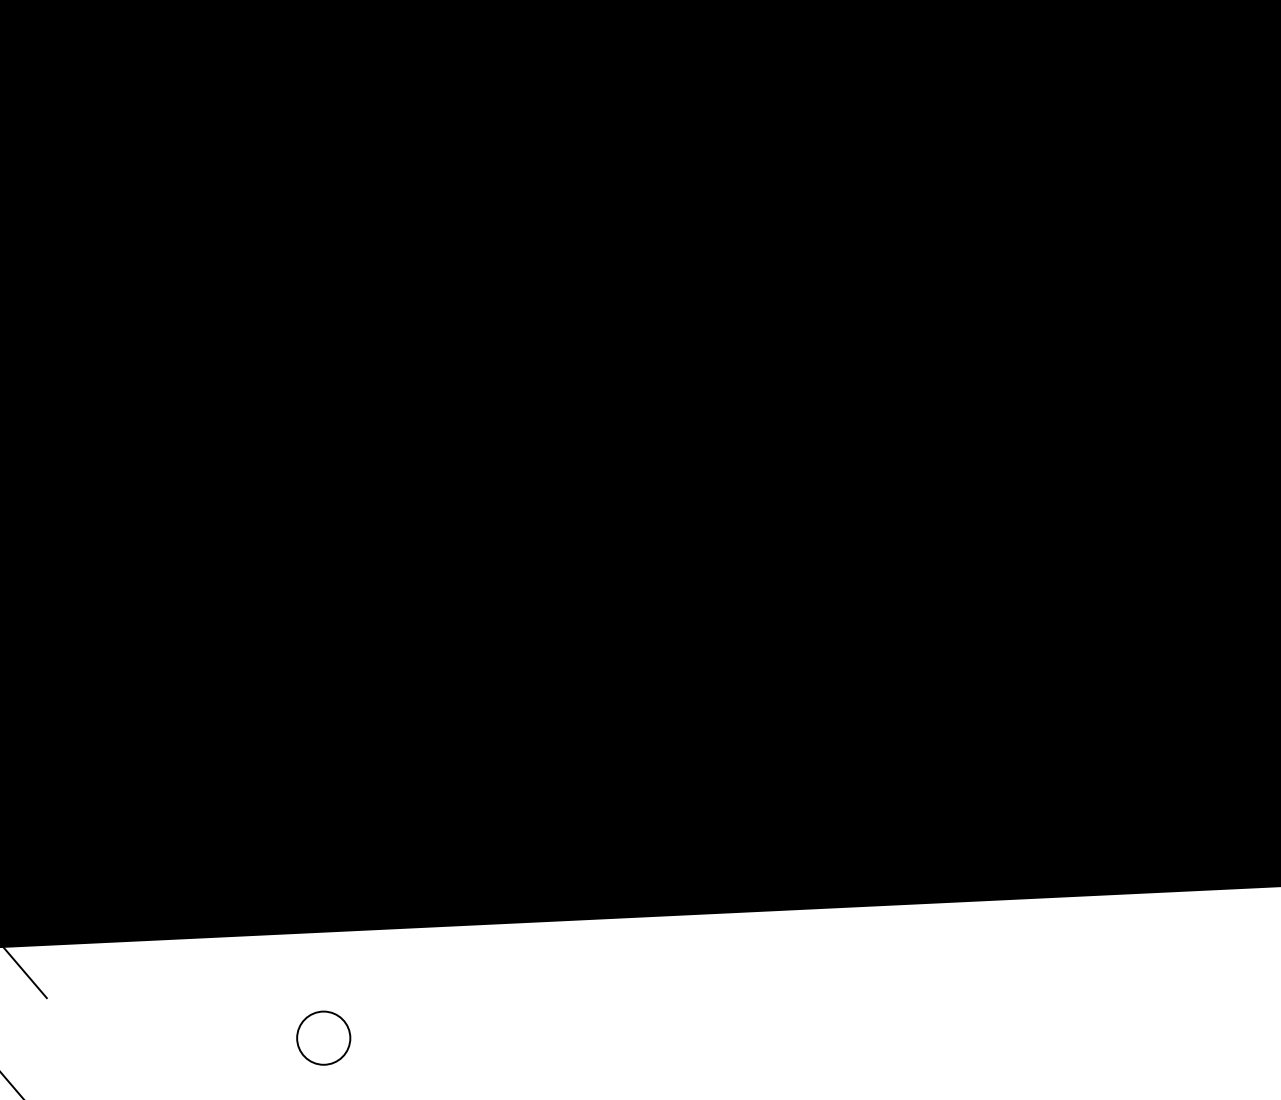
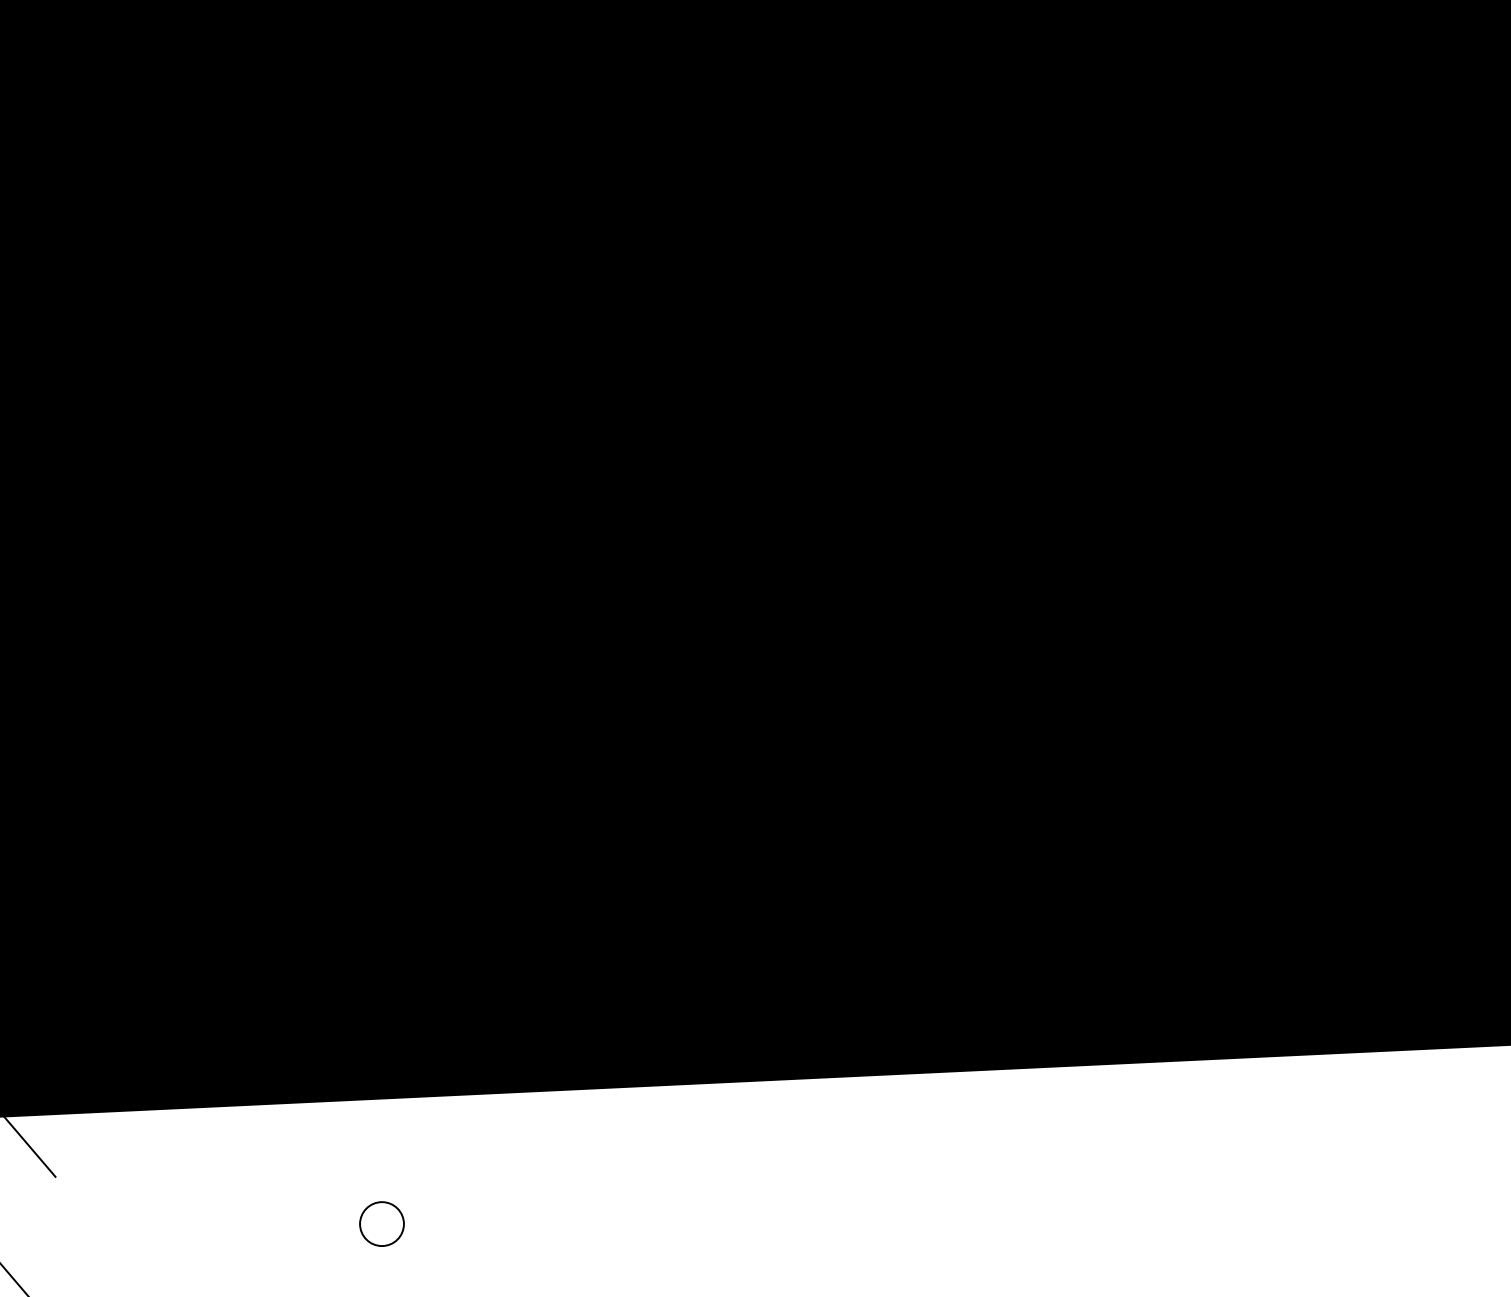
circle: (323, 1037) -> (381, 1223), size x0.7

